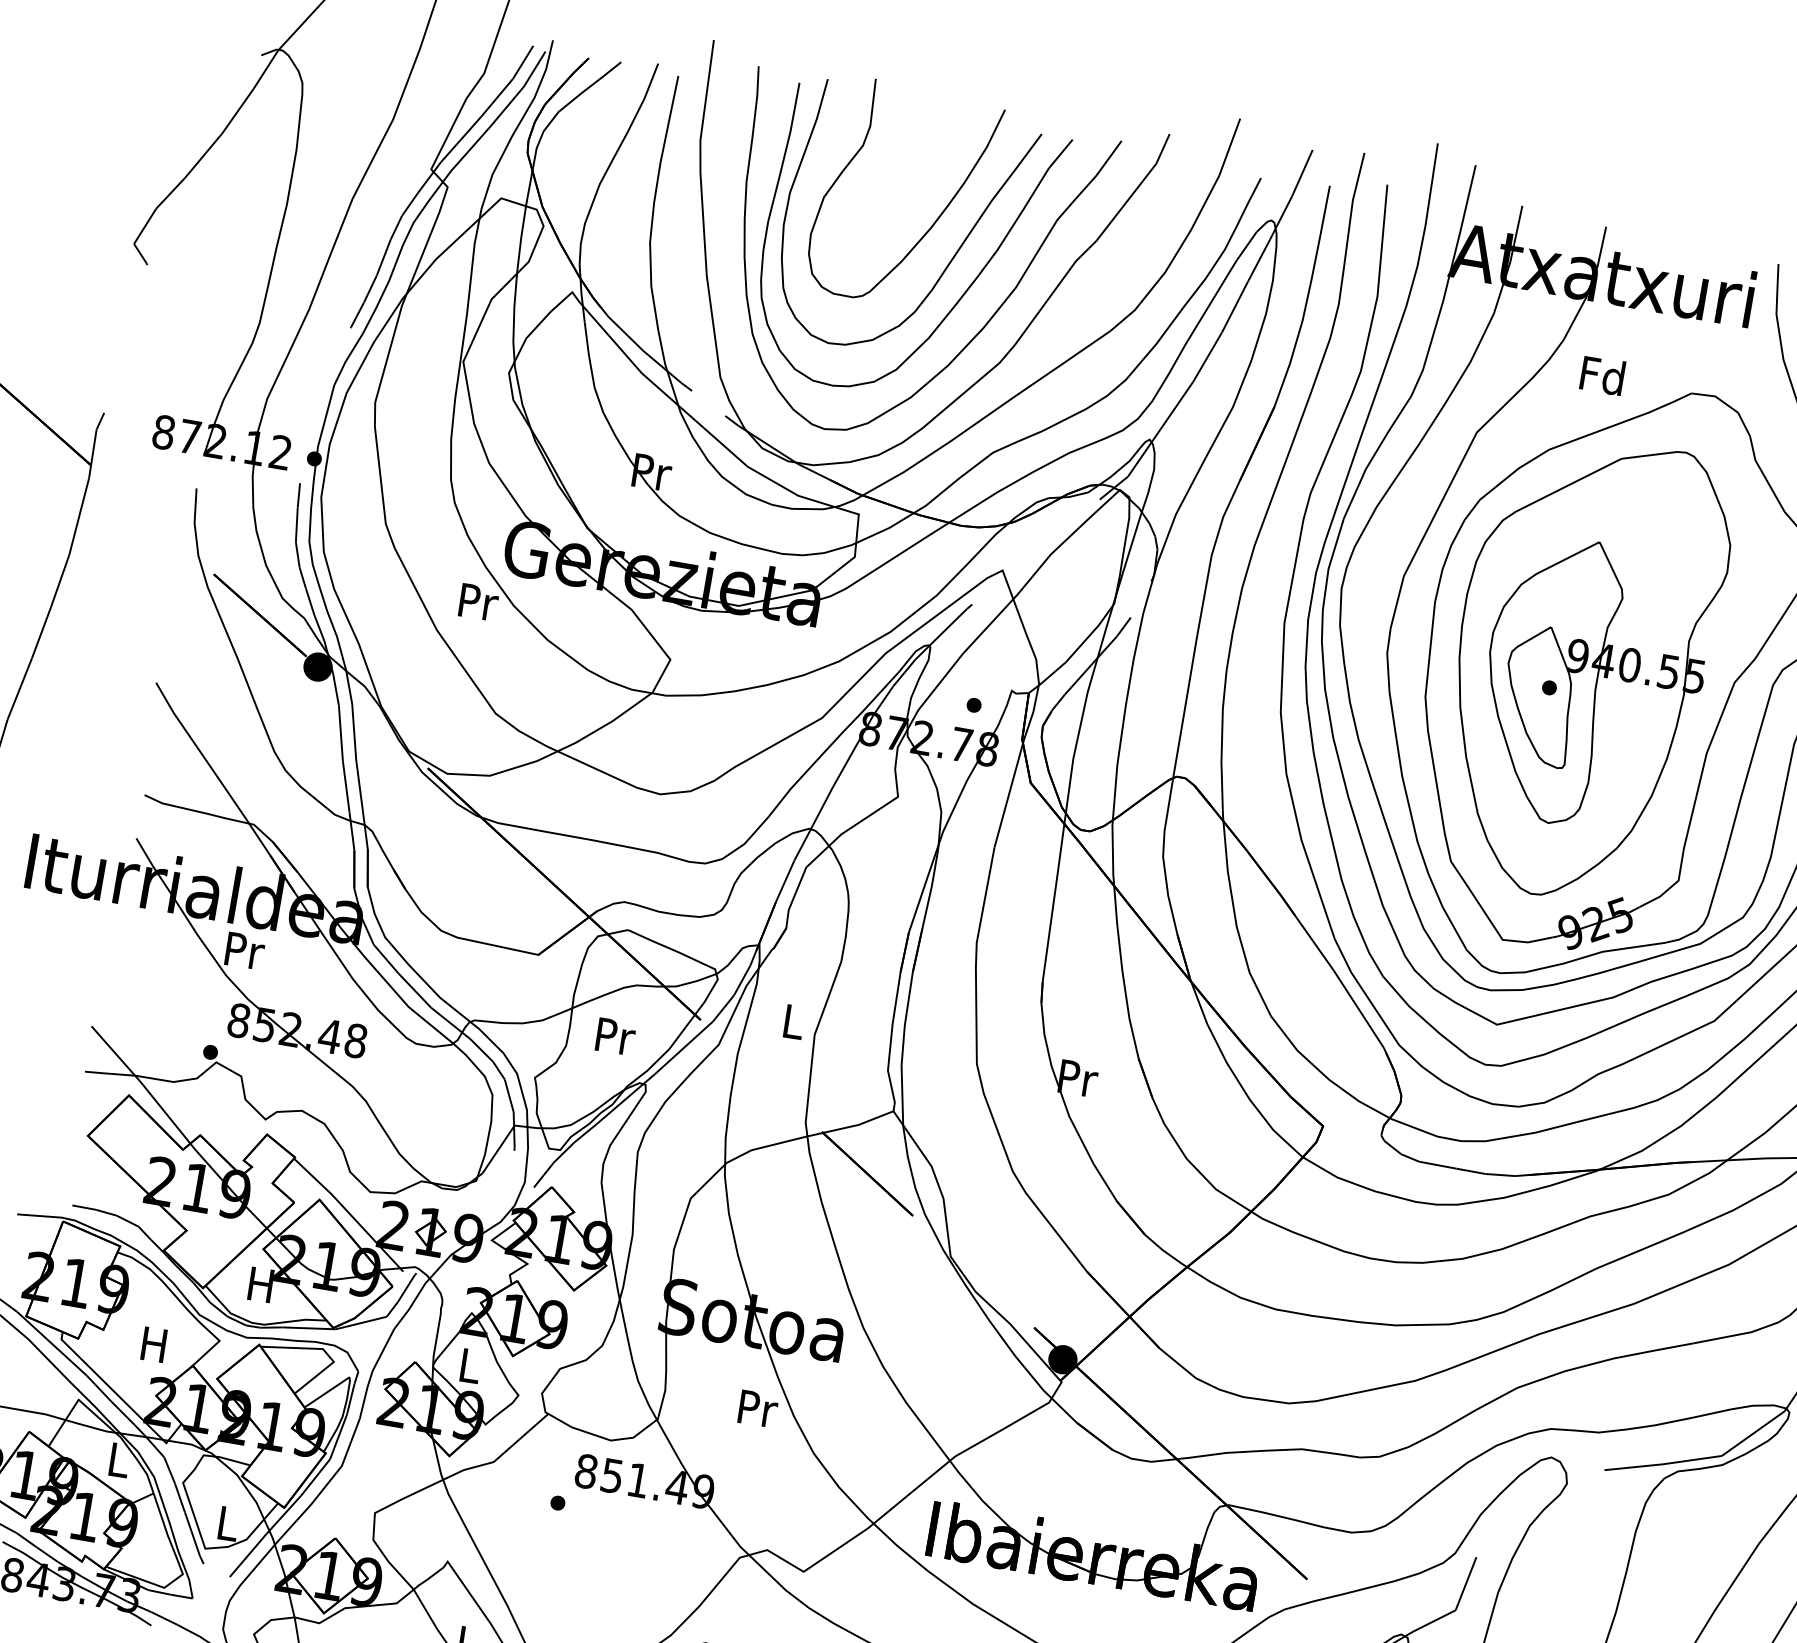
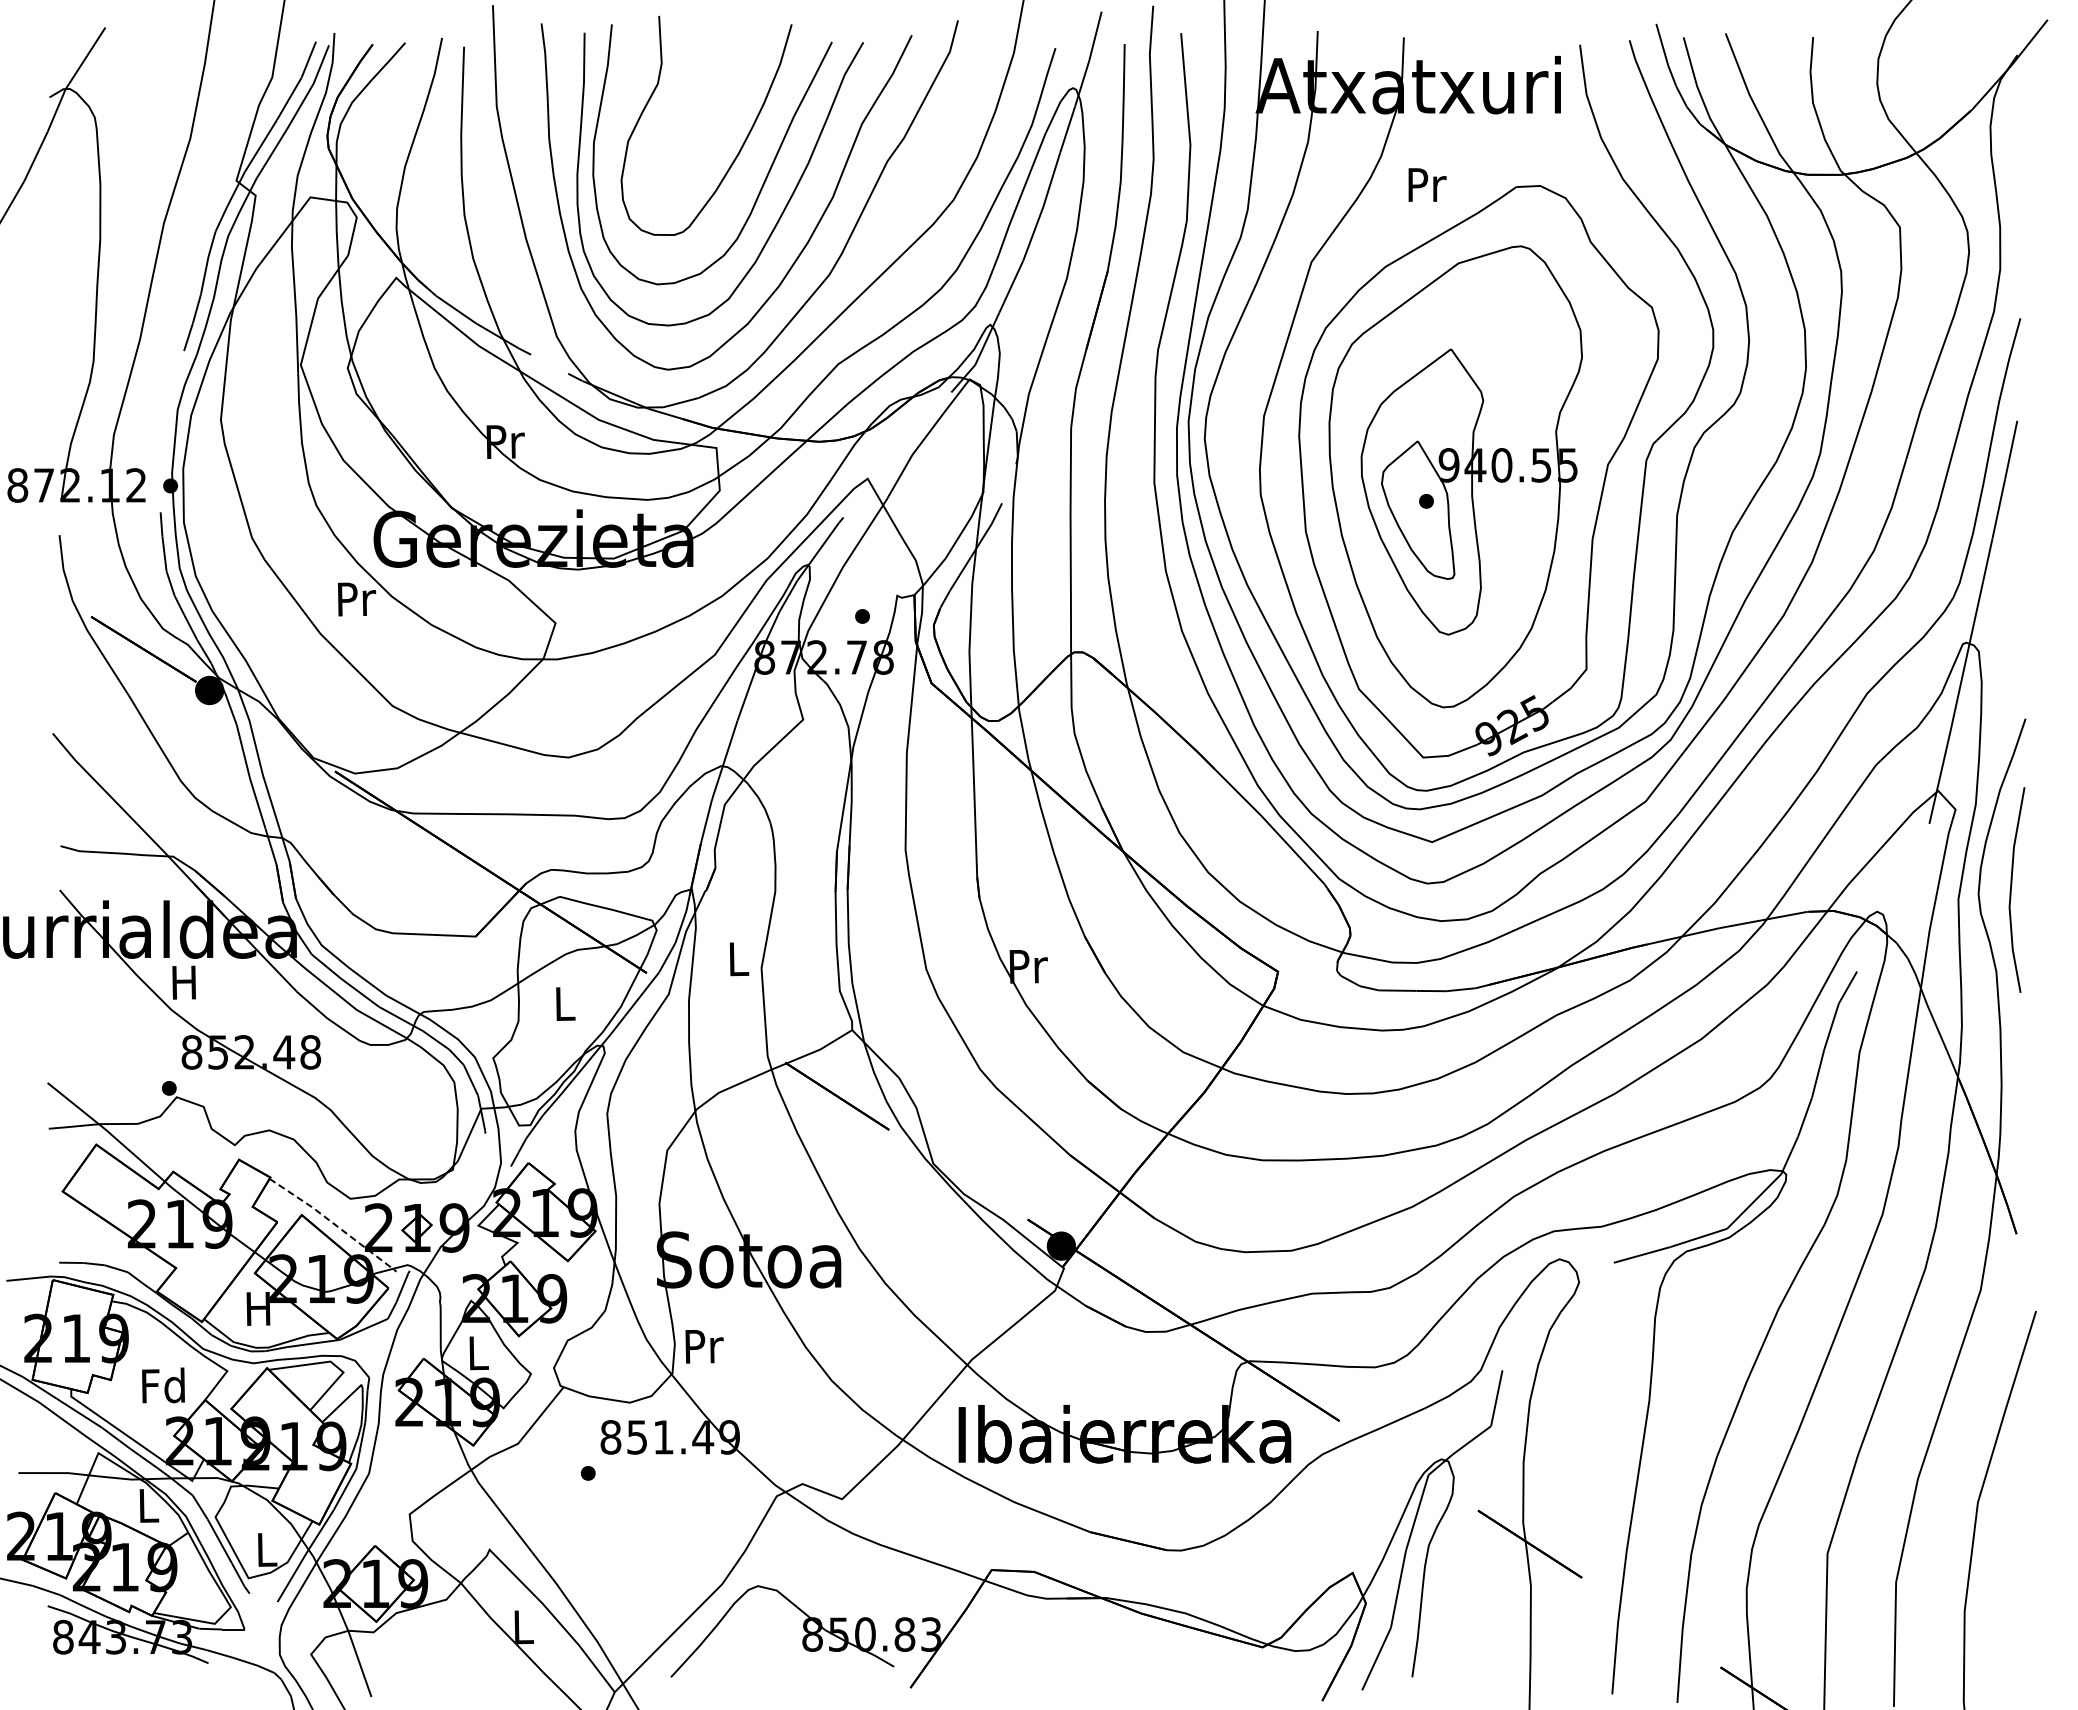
text: (1602, 375) -> (1425, 184), Fd -> Pr
text: (245, 950) -> (186, 982), Pr -> H
text: (615, 1037) -> (565, 1004), Pr -> L
line: (350, 1213) -> (334, 1223), solid -> dashed
text: (154, 1344) -> (163, 1385), H -> Fd
text: (758, 1408) -> (704, 1346), moved

